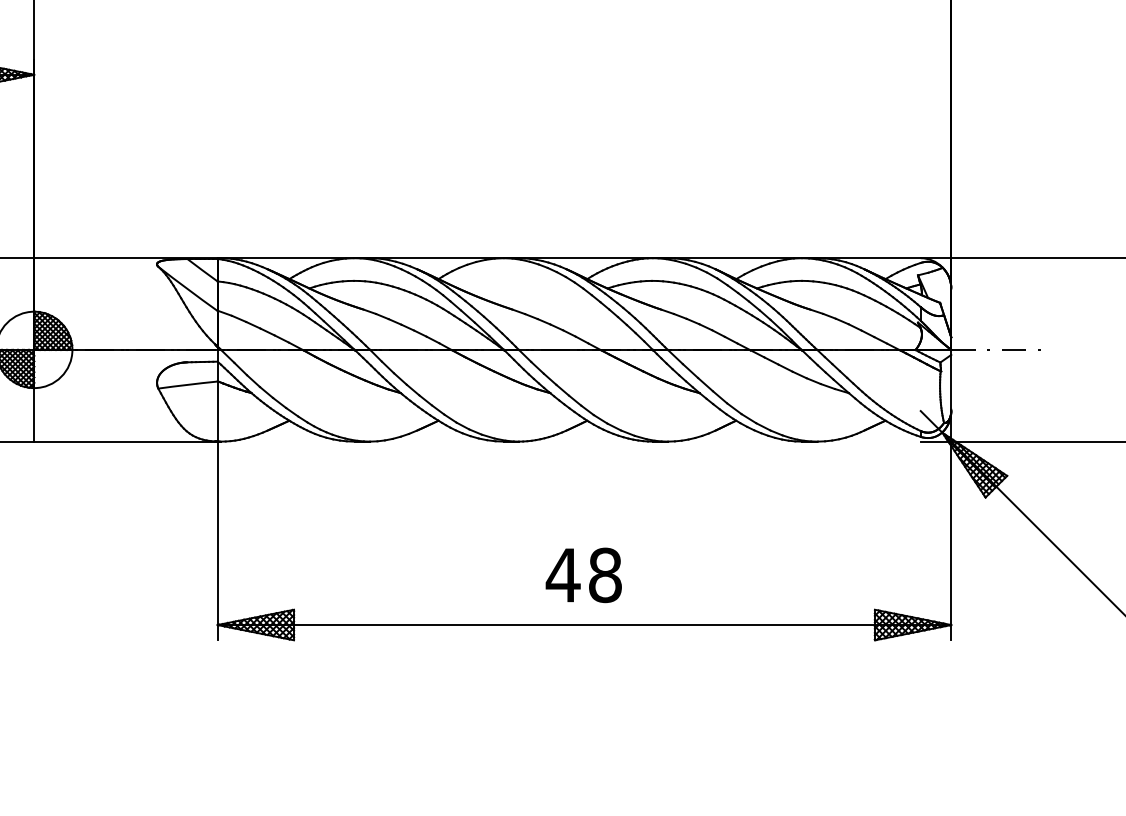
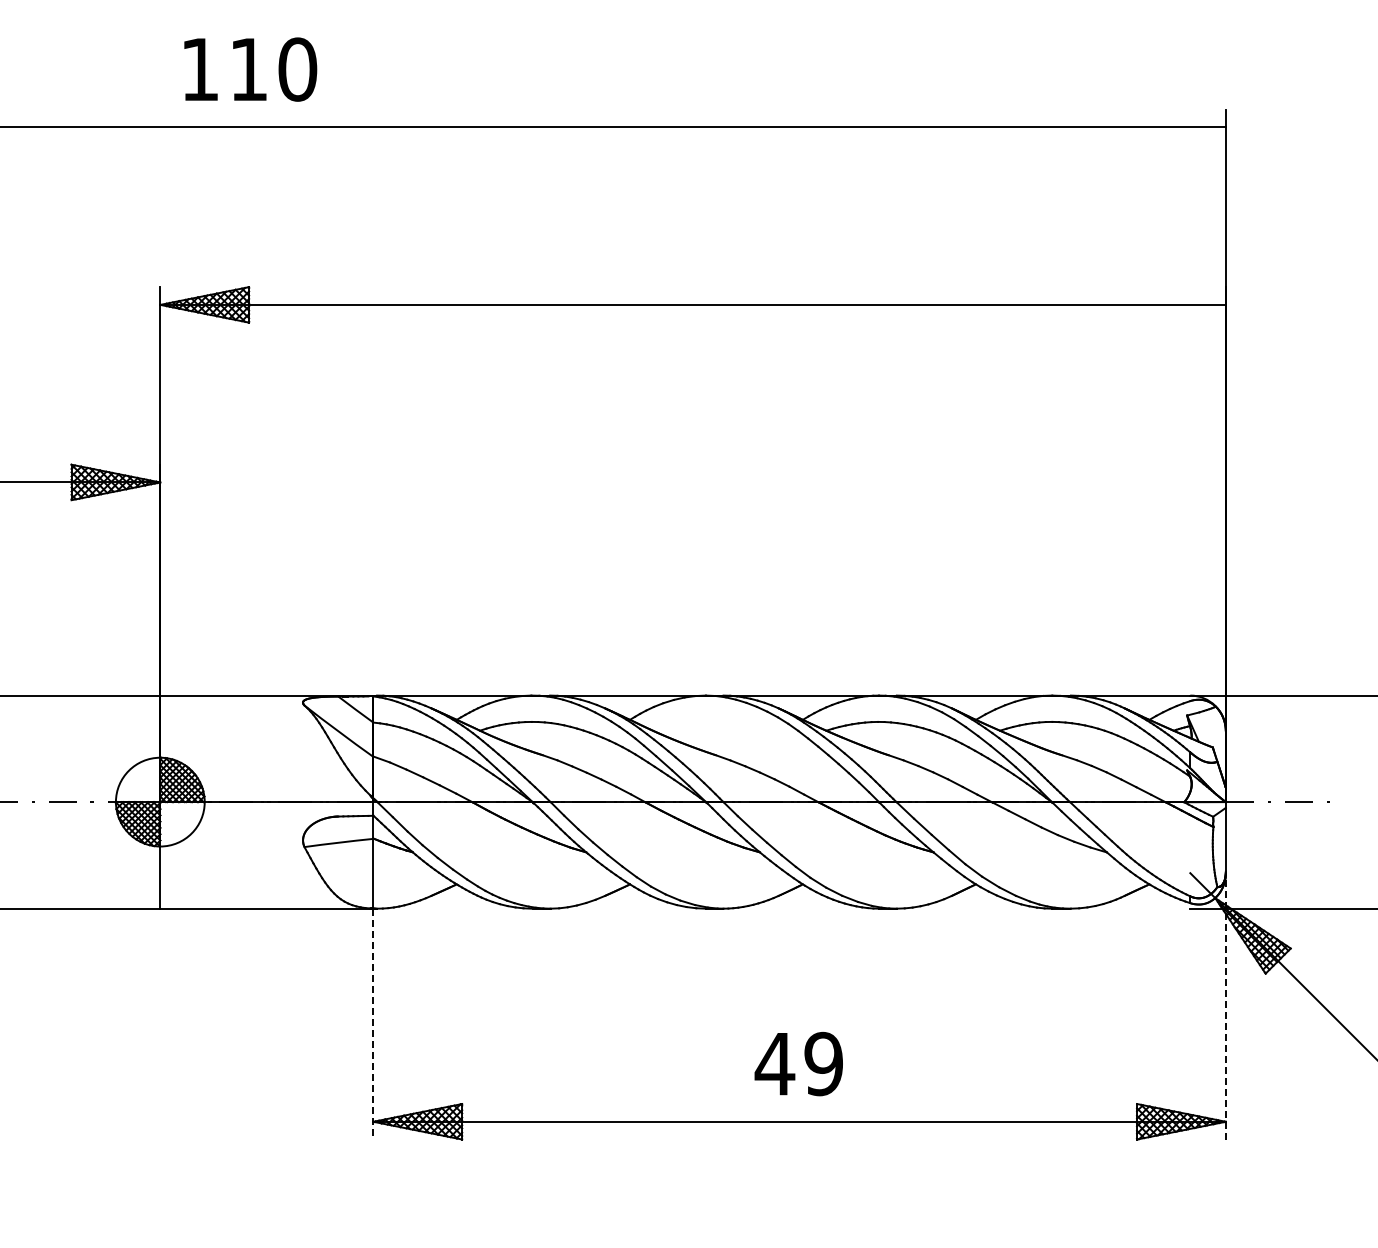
line: (951, 524) -> (1225, 1005), solid -> dashed
line: (217, 541) -> (373, 1024), solid -> dashed
text: (605, 575) -> (823, 1064), 48 -> 49

